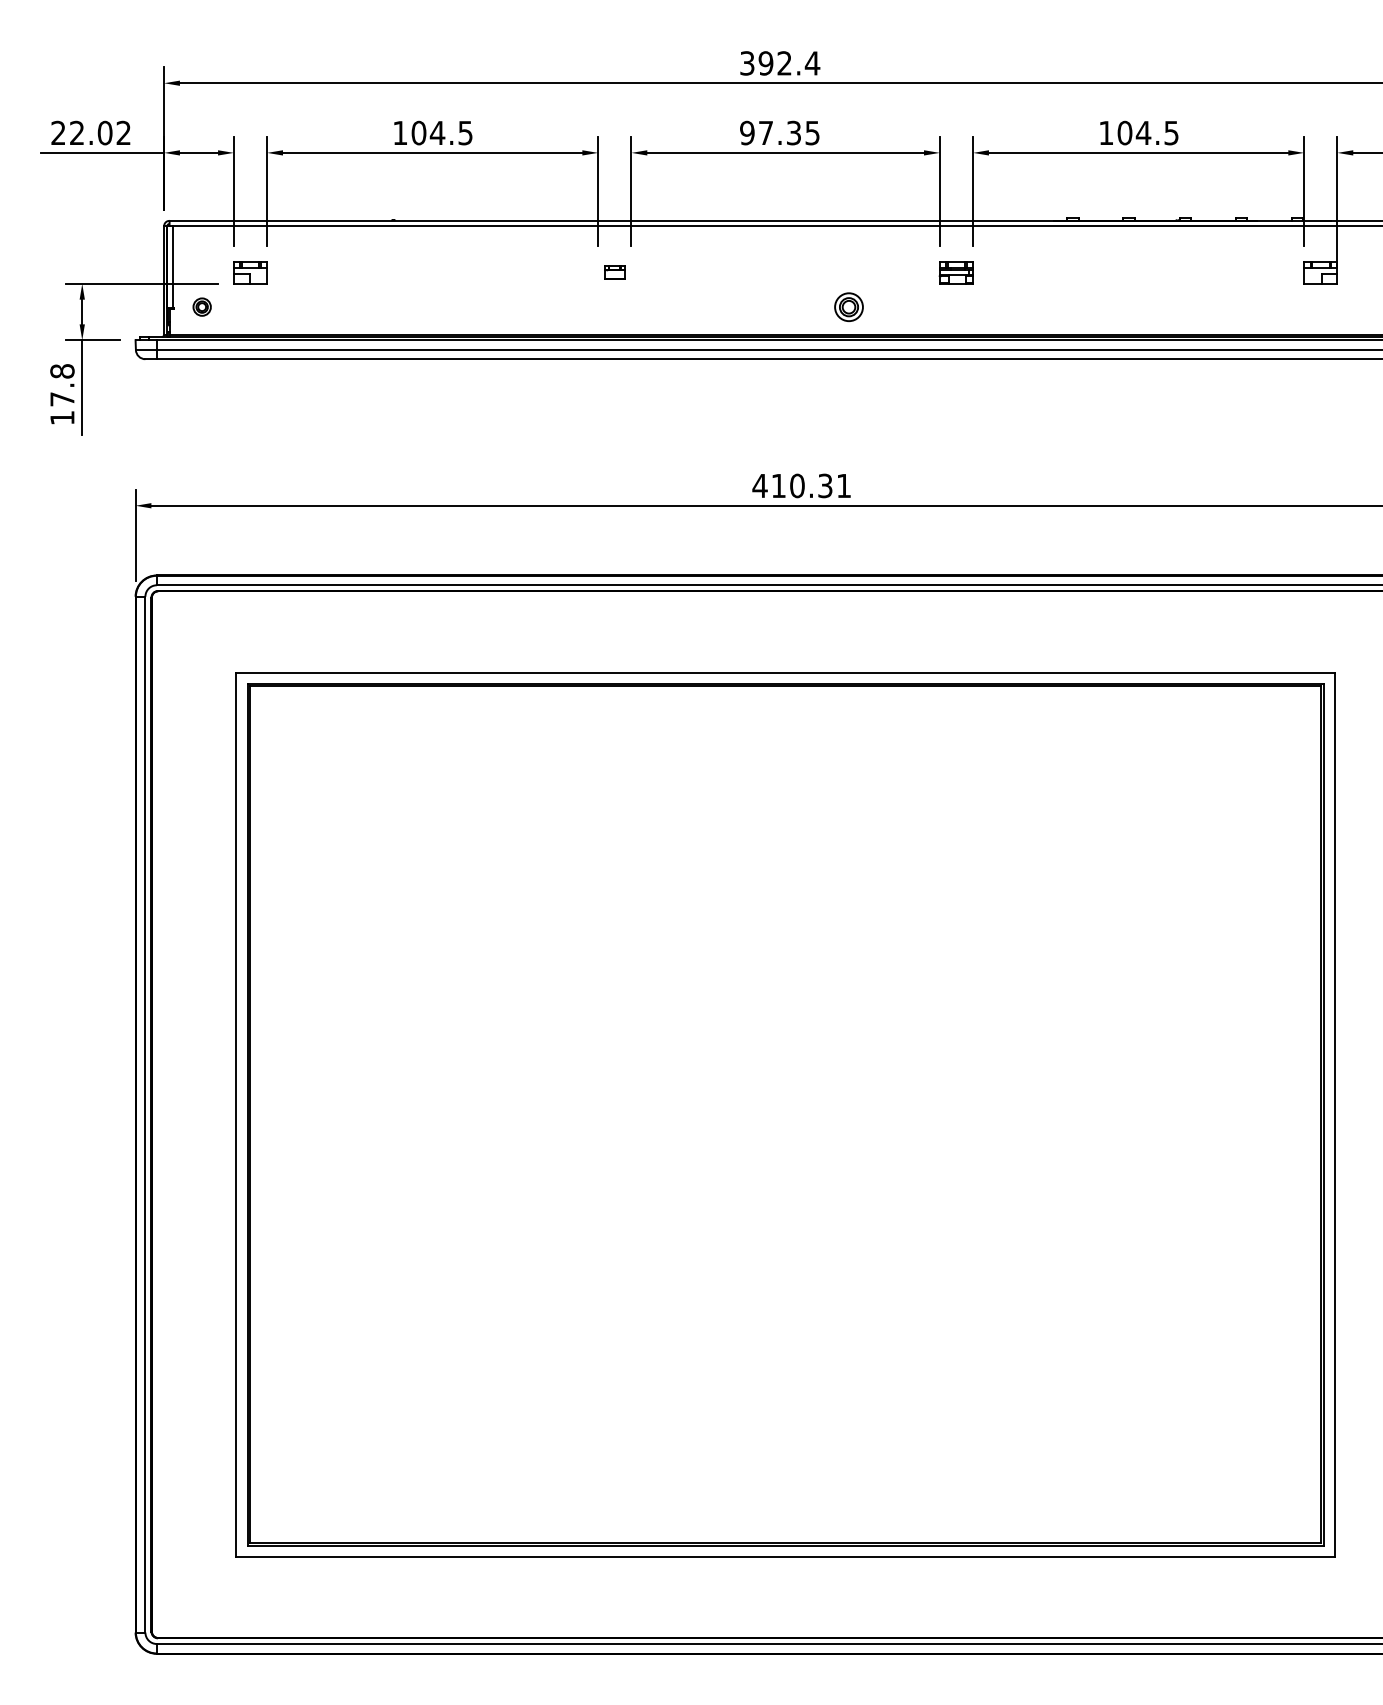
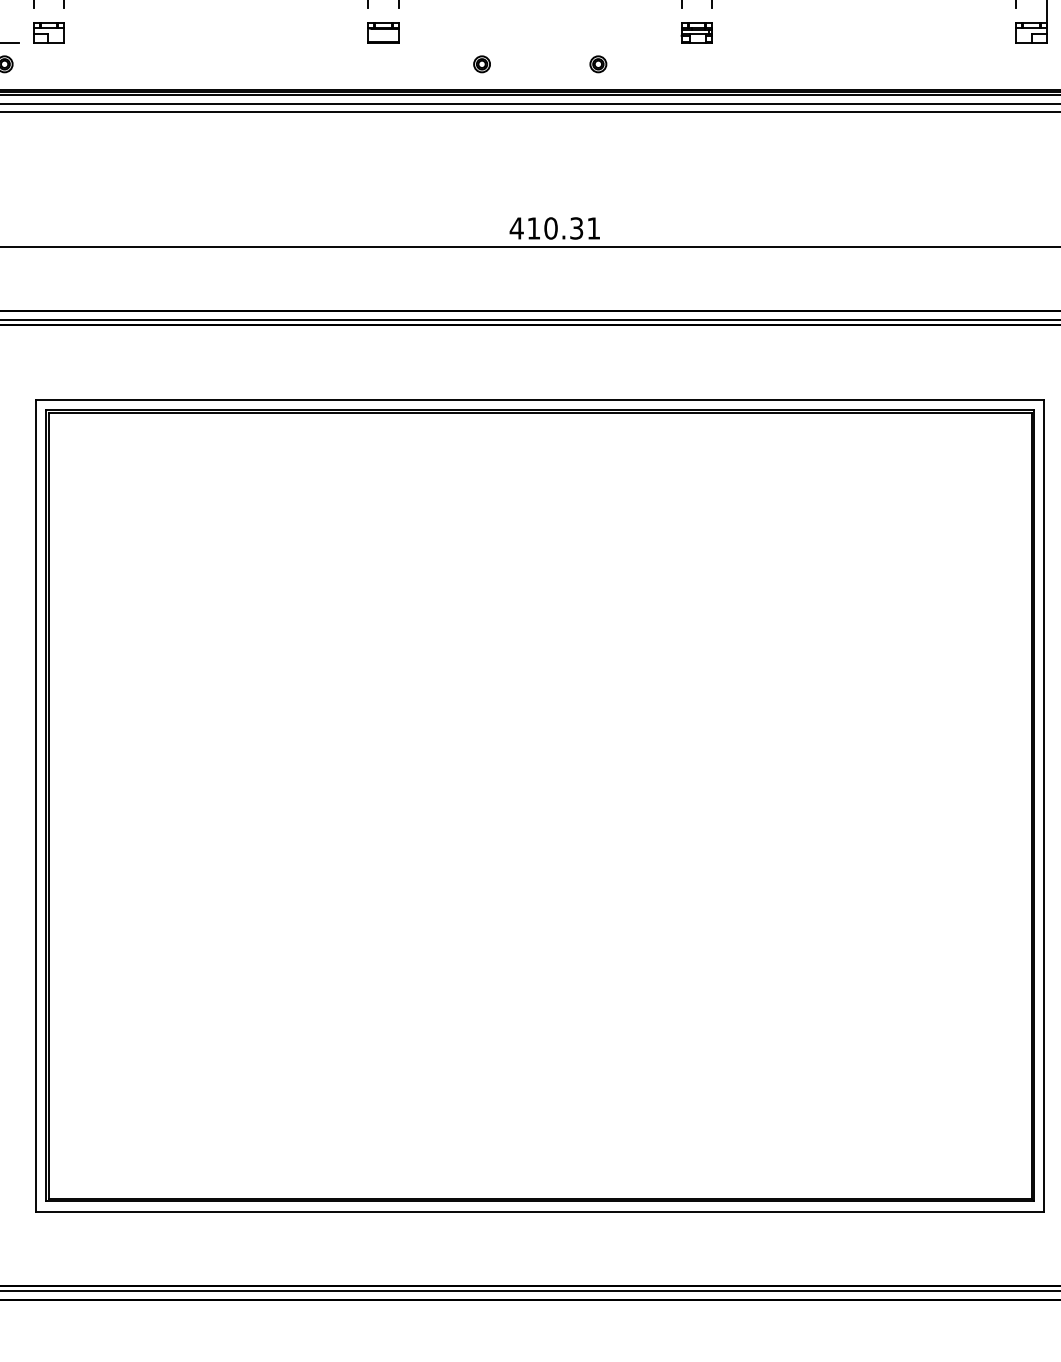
part: (614, 272) -> (383, 32), size x1.67
part: (721, 306) -> (481, 63), added
part: (848, 306) -> (597, 63), size x0.62

